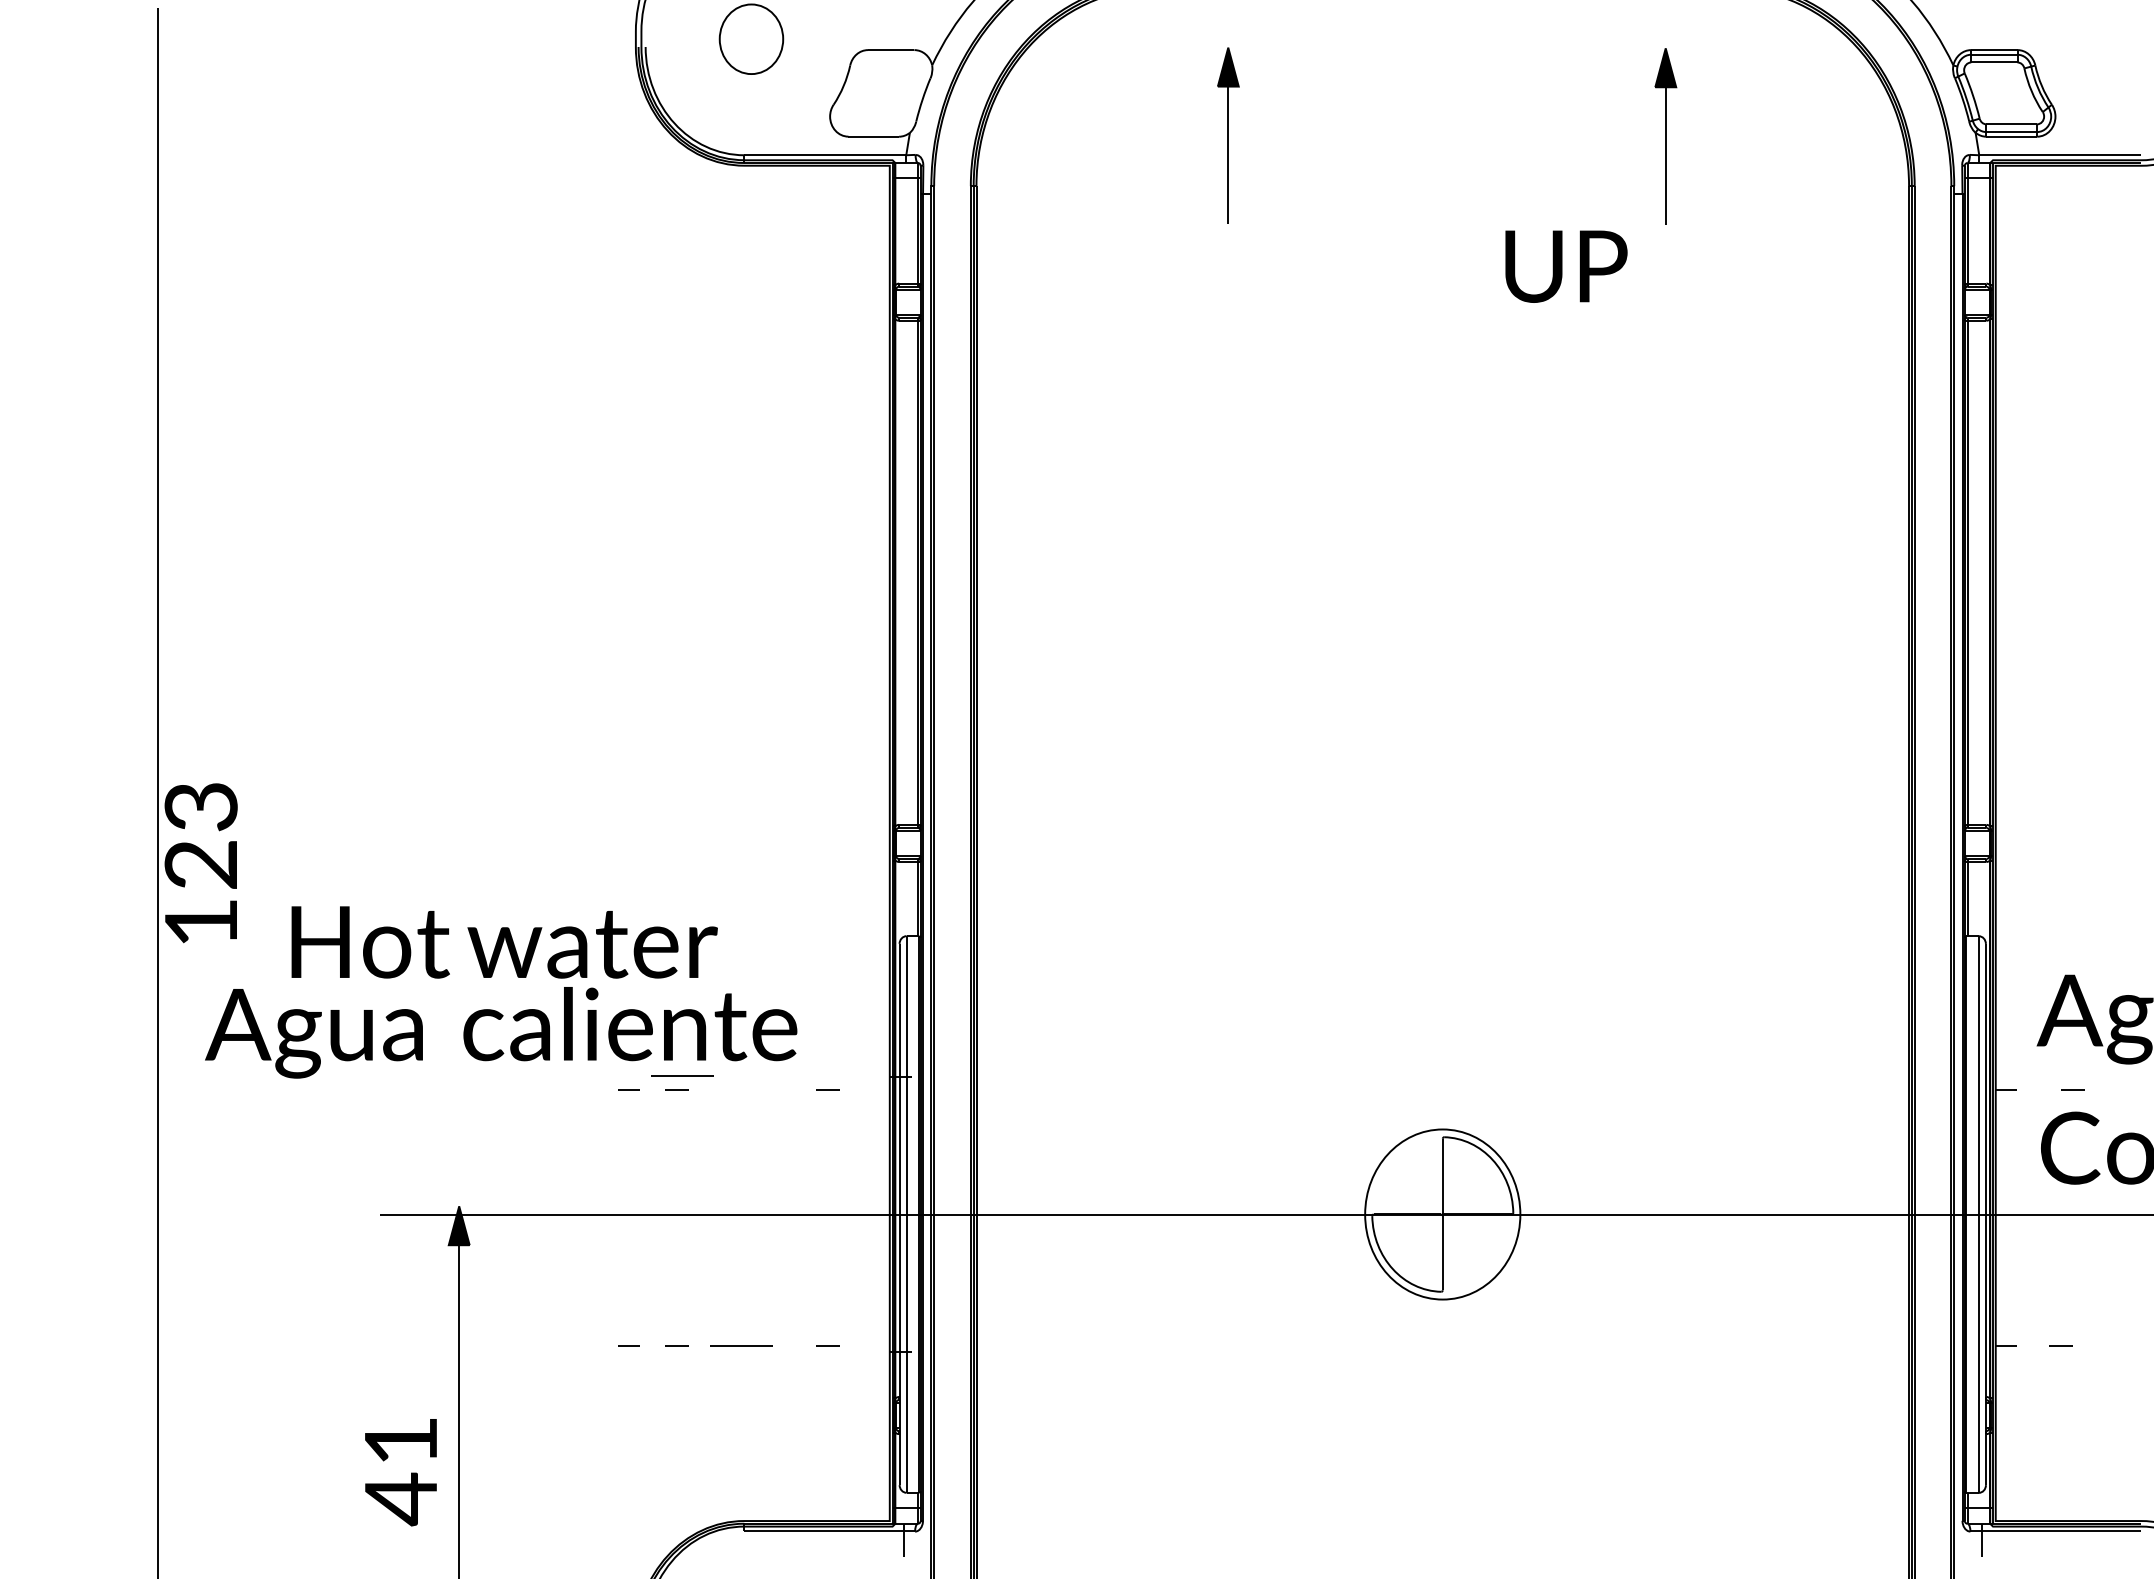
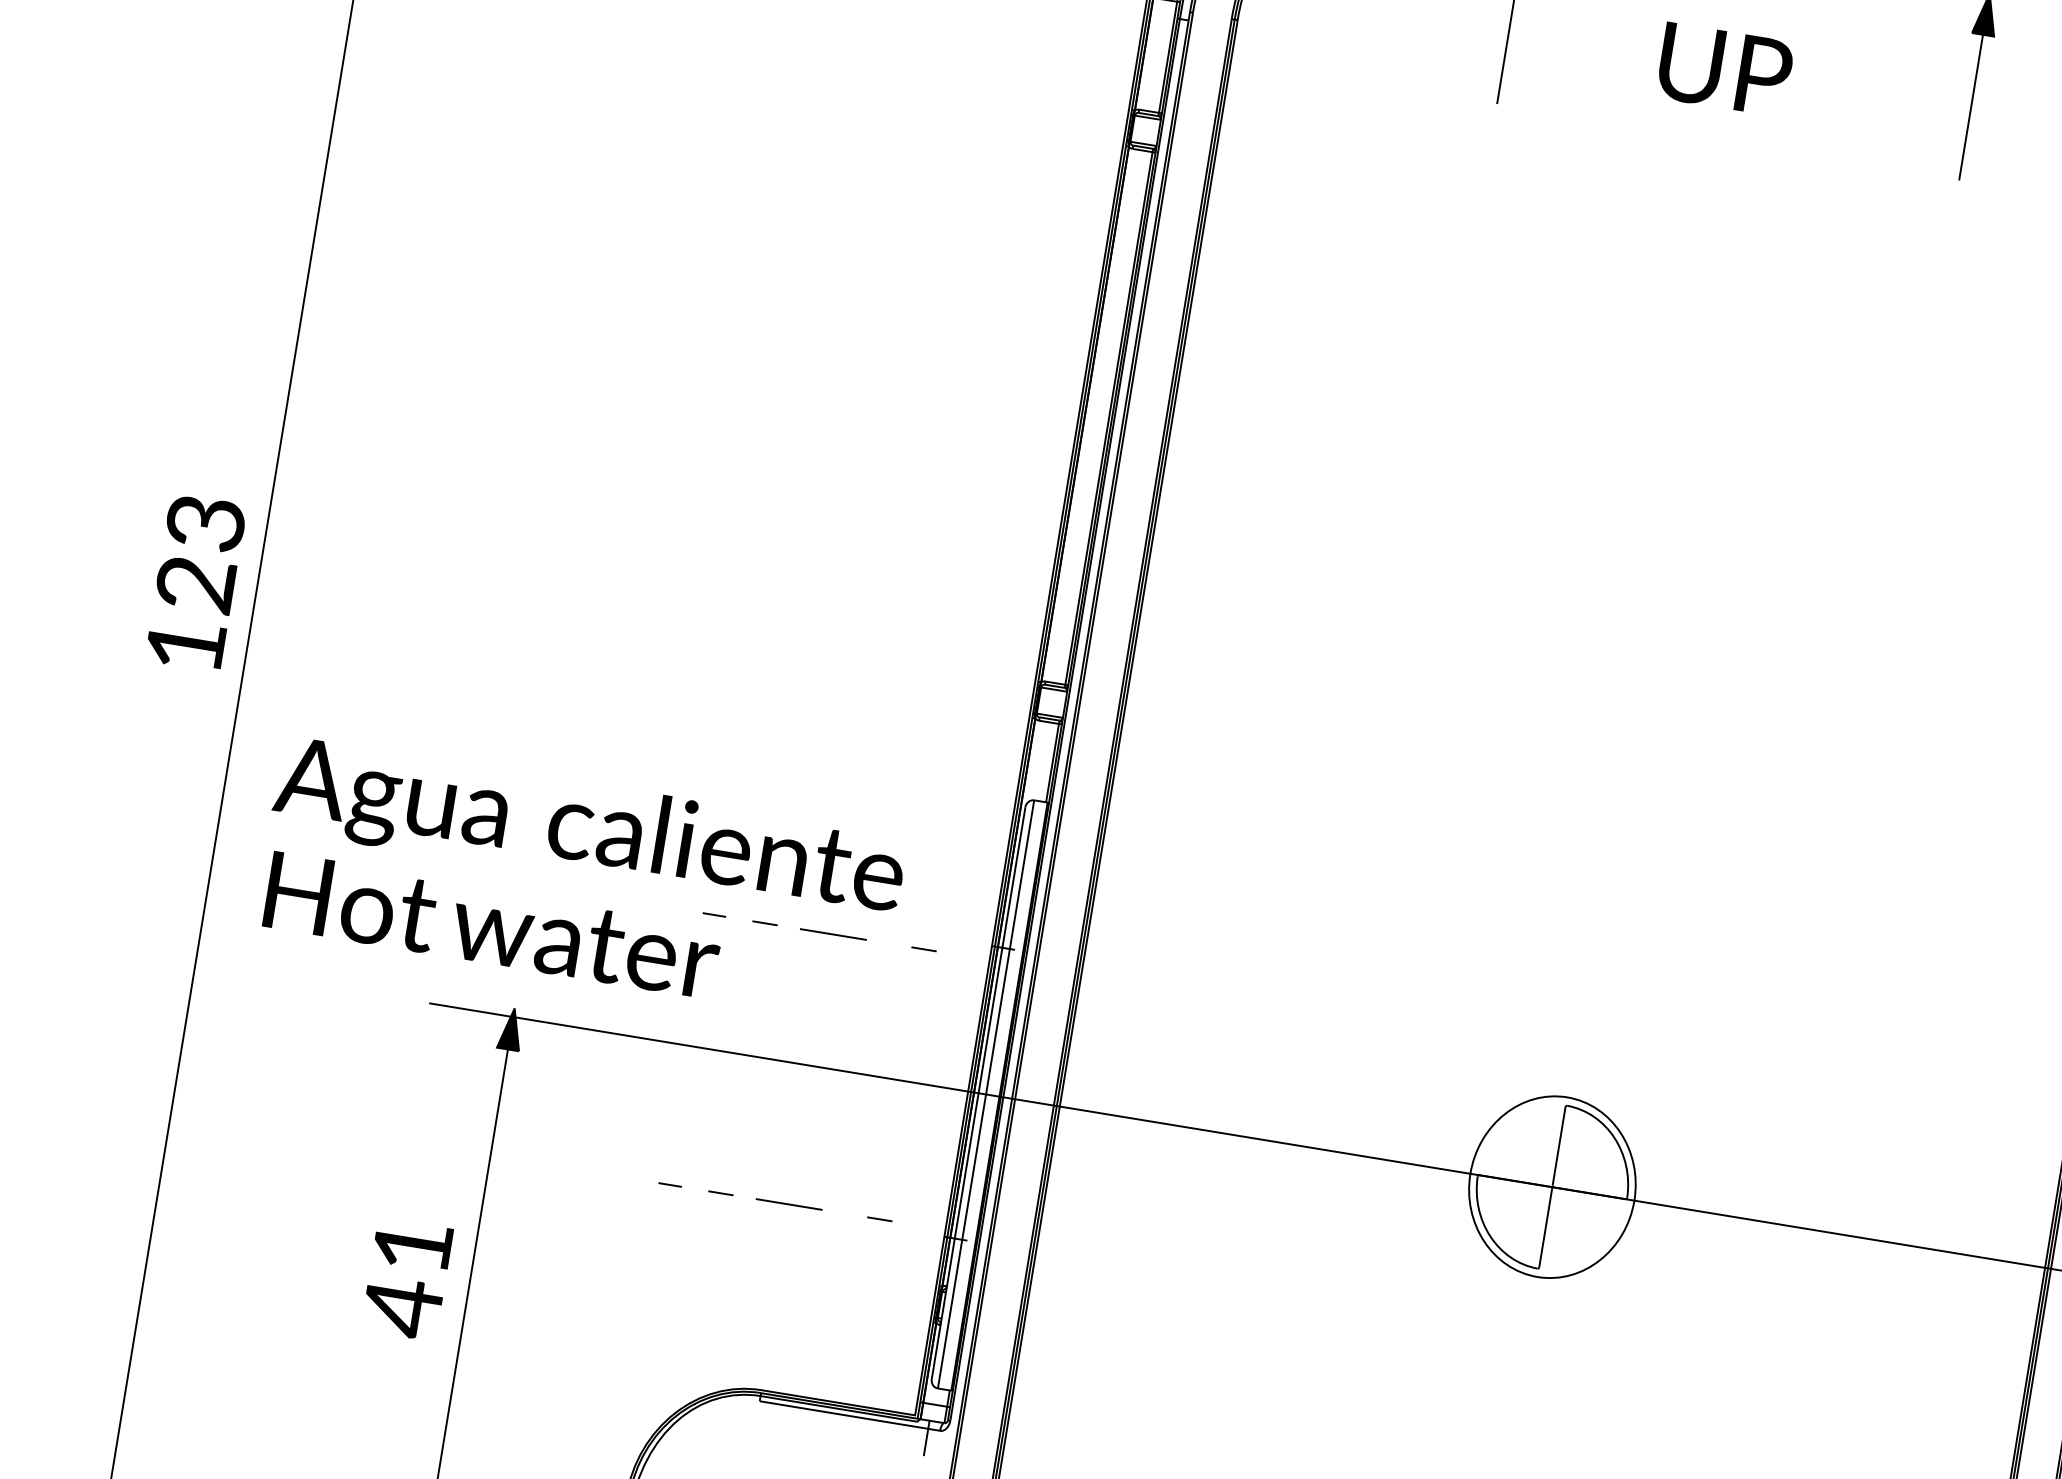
text: (1566, 266) -> (1725, 69), moved
text: (200, 863) -> (195, 583), moved
text: (504, 942) -> (492, 925), moved
line: (682, 1075) -> (833, 933), moved

